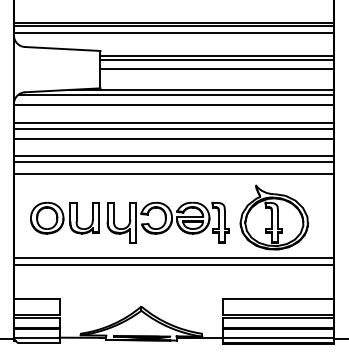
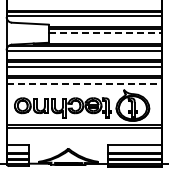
line: (217, 69) -> (105, 33), solid -> dashed
line: (174, 174) -> (84, 84), solid -> dashed

